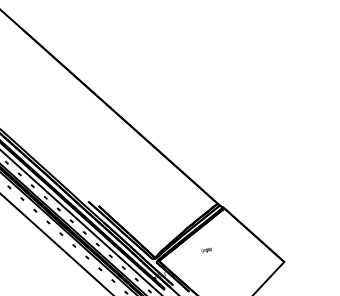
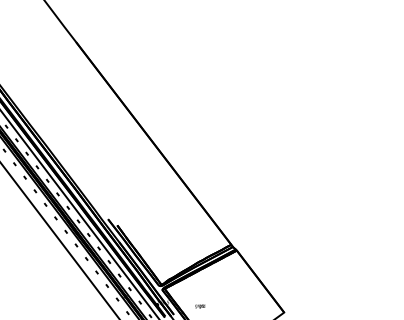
text: (206, 250) -> (200, 306), moved

